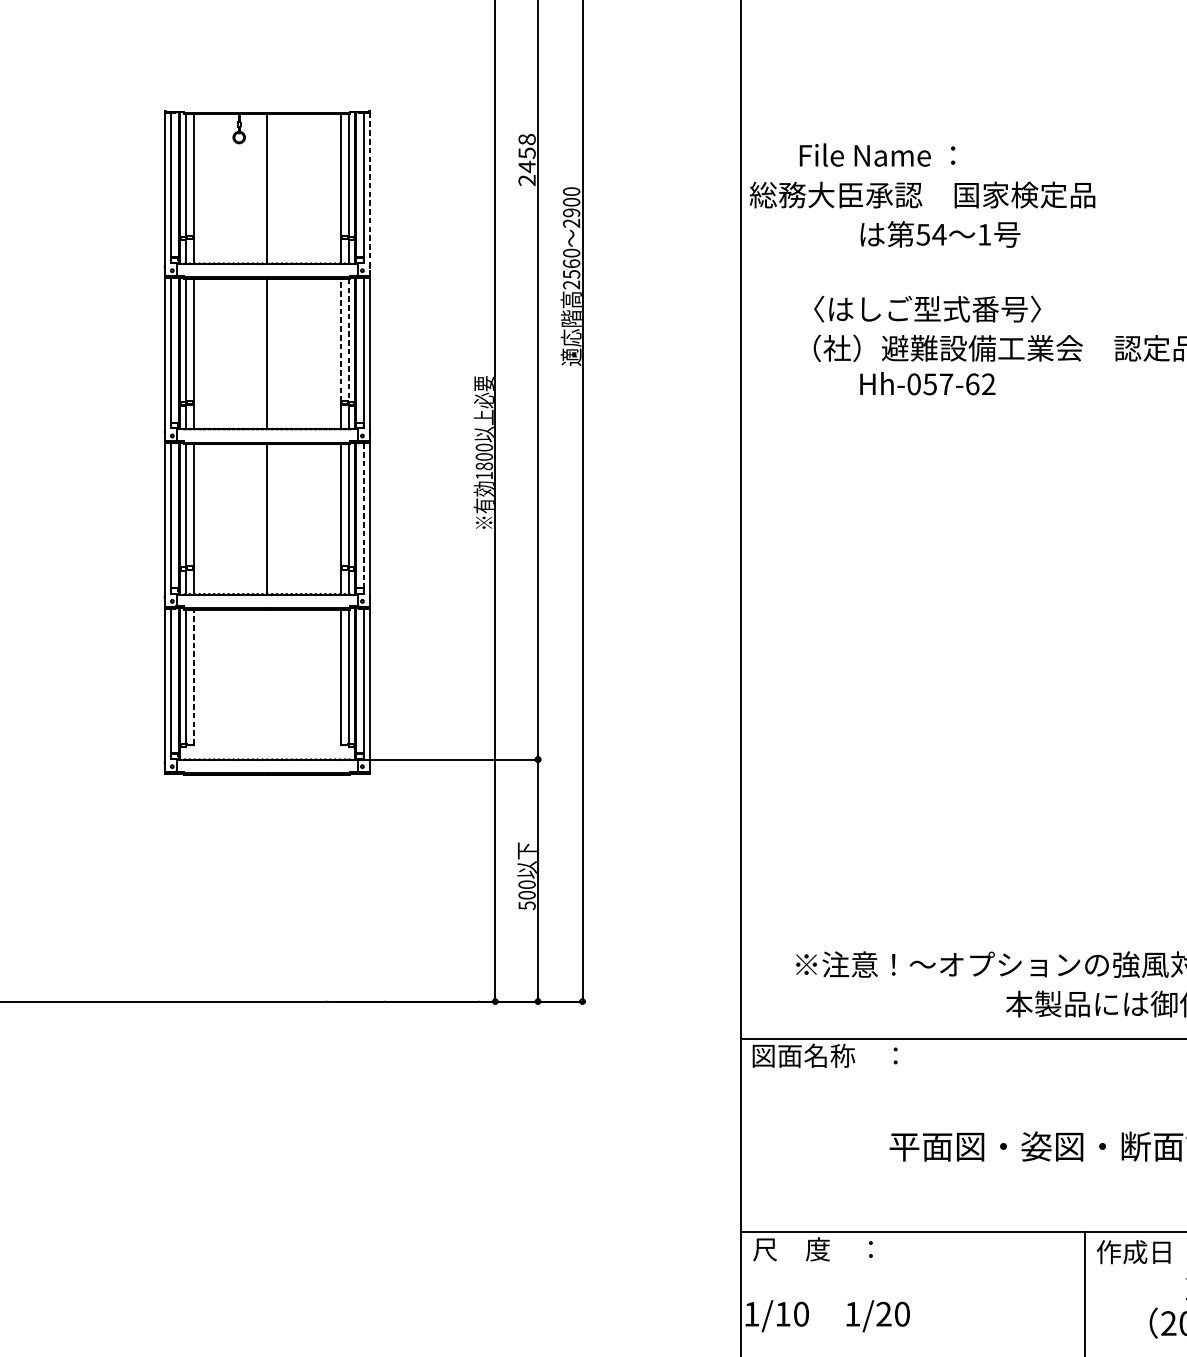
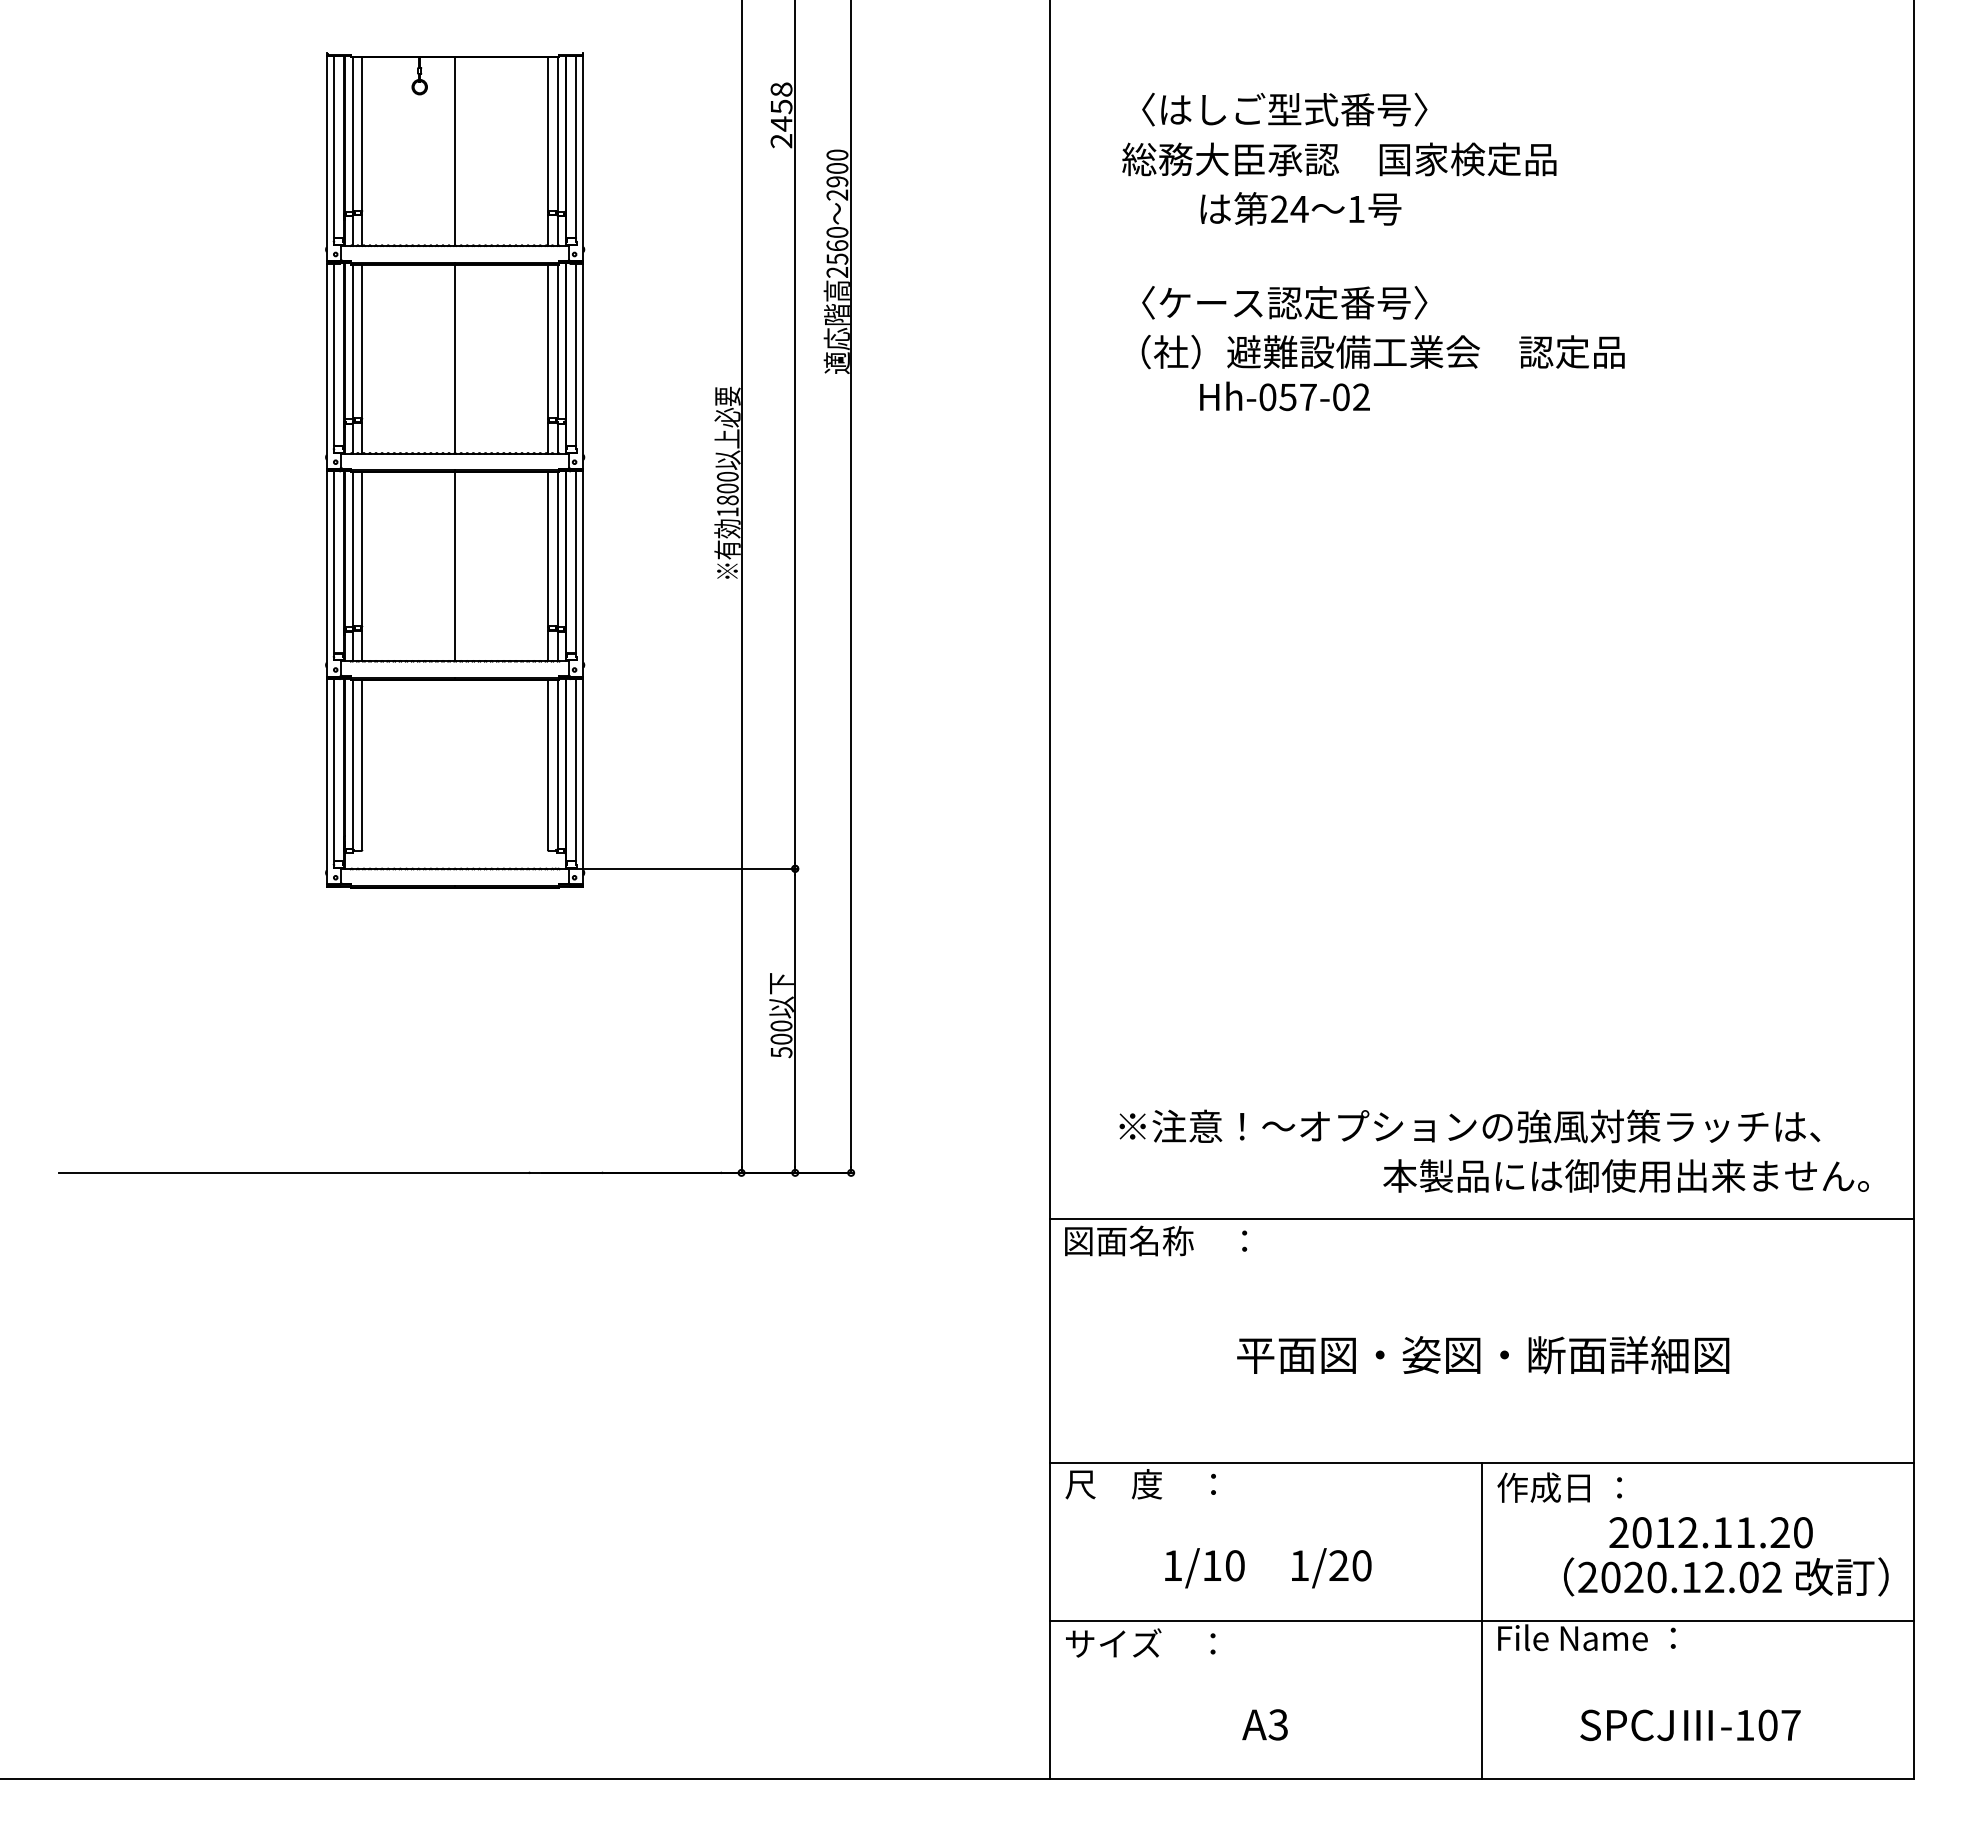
text: (920, 155) -> (1275, 109), File Name ： -> 〈はしご型式番号〉
line: (369, 194) -> (583, 158), dashed -> solid
text: (922, 195) -> (1339, 159), moved
text: (922, 234) -> (1278, 209), 54 -> 24
text: (898, 308) -> (1248, 302), 〈はしご型式番号〉 -> 〈ケース認定番号〉
line: (340, 339) -> (547, 341), dashed -> solid
line: (348, 340) -> (557, 342), dashed -> solid
text: (972, 383) -> (1341, 396), Hh-057-62 -> Hh-057-02
line: (363, 515) -> (576, 562), dashed -> solid
line: (193, 677) -> (362, 765), dashed -> solid
text: (827, 1316) -> (1268, 1568), moved

